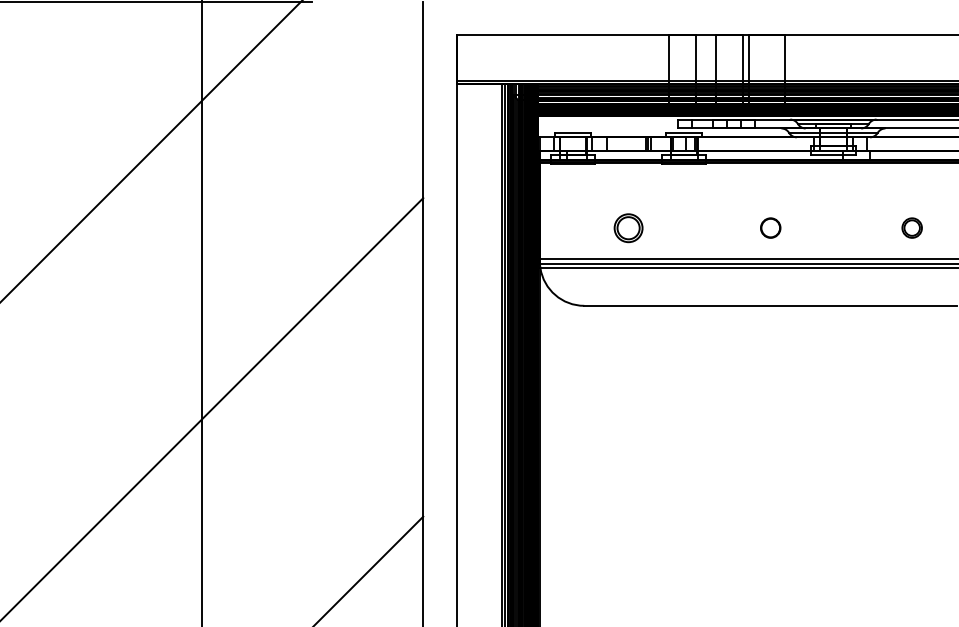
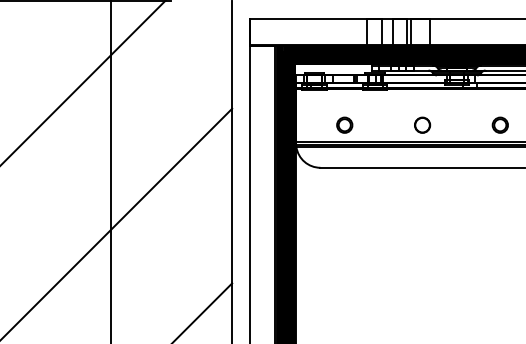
circle: (770, 226) -> (422, 124), size x1.43
part: (910, 226) -> (499, 124), size x1.43

